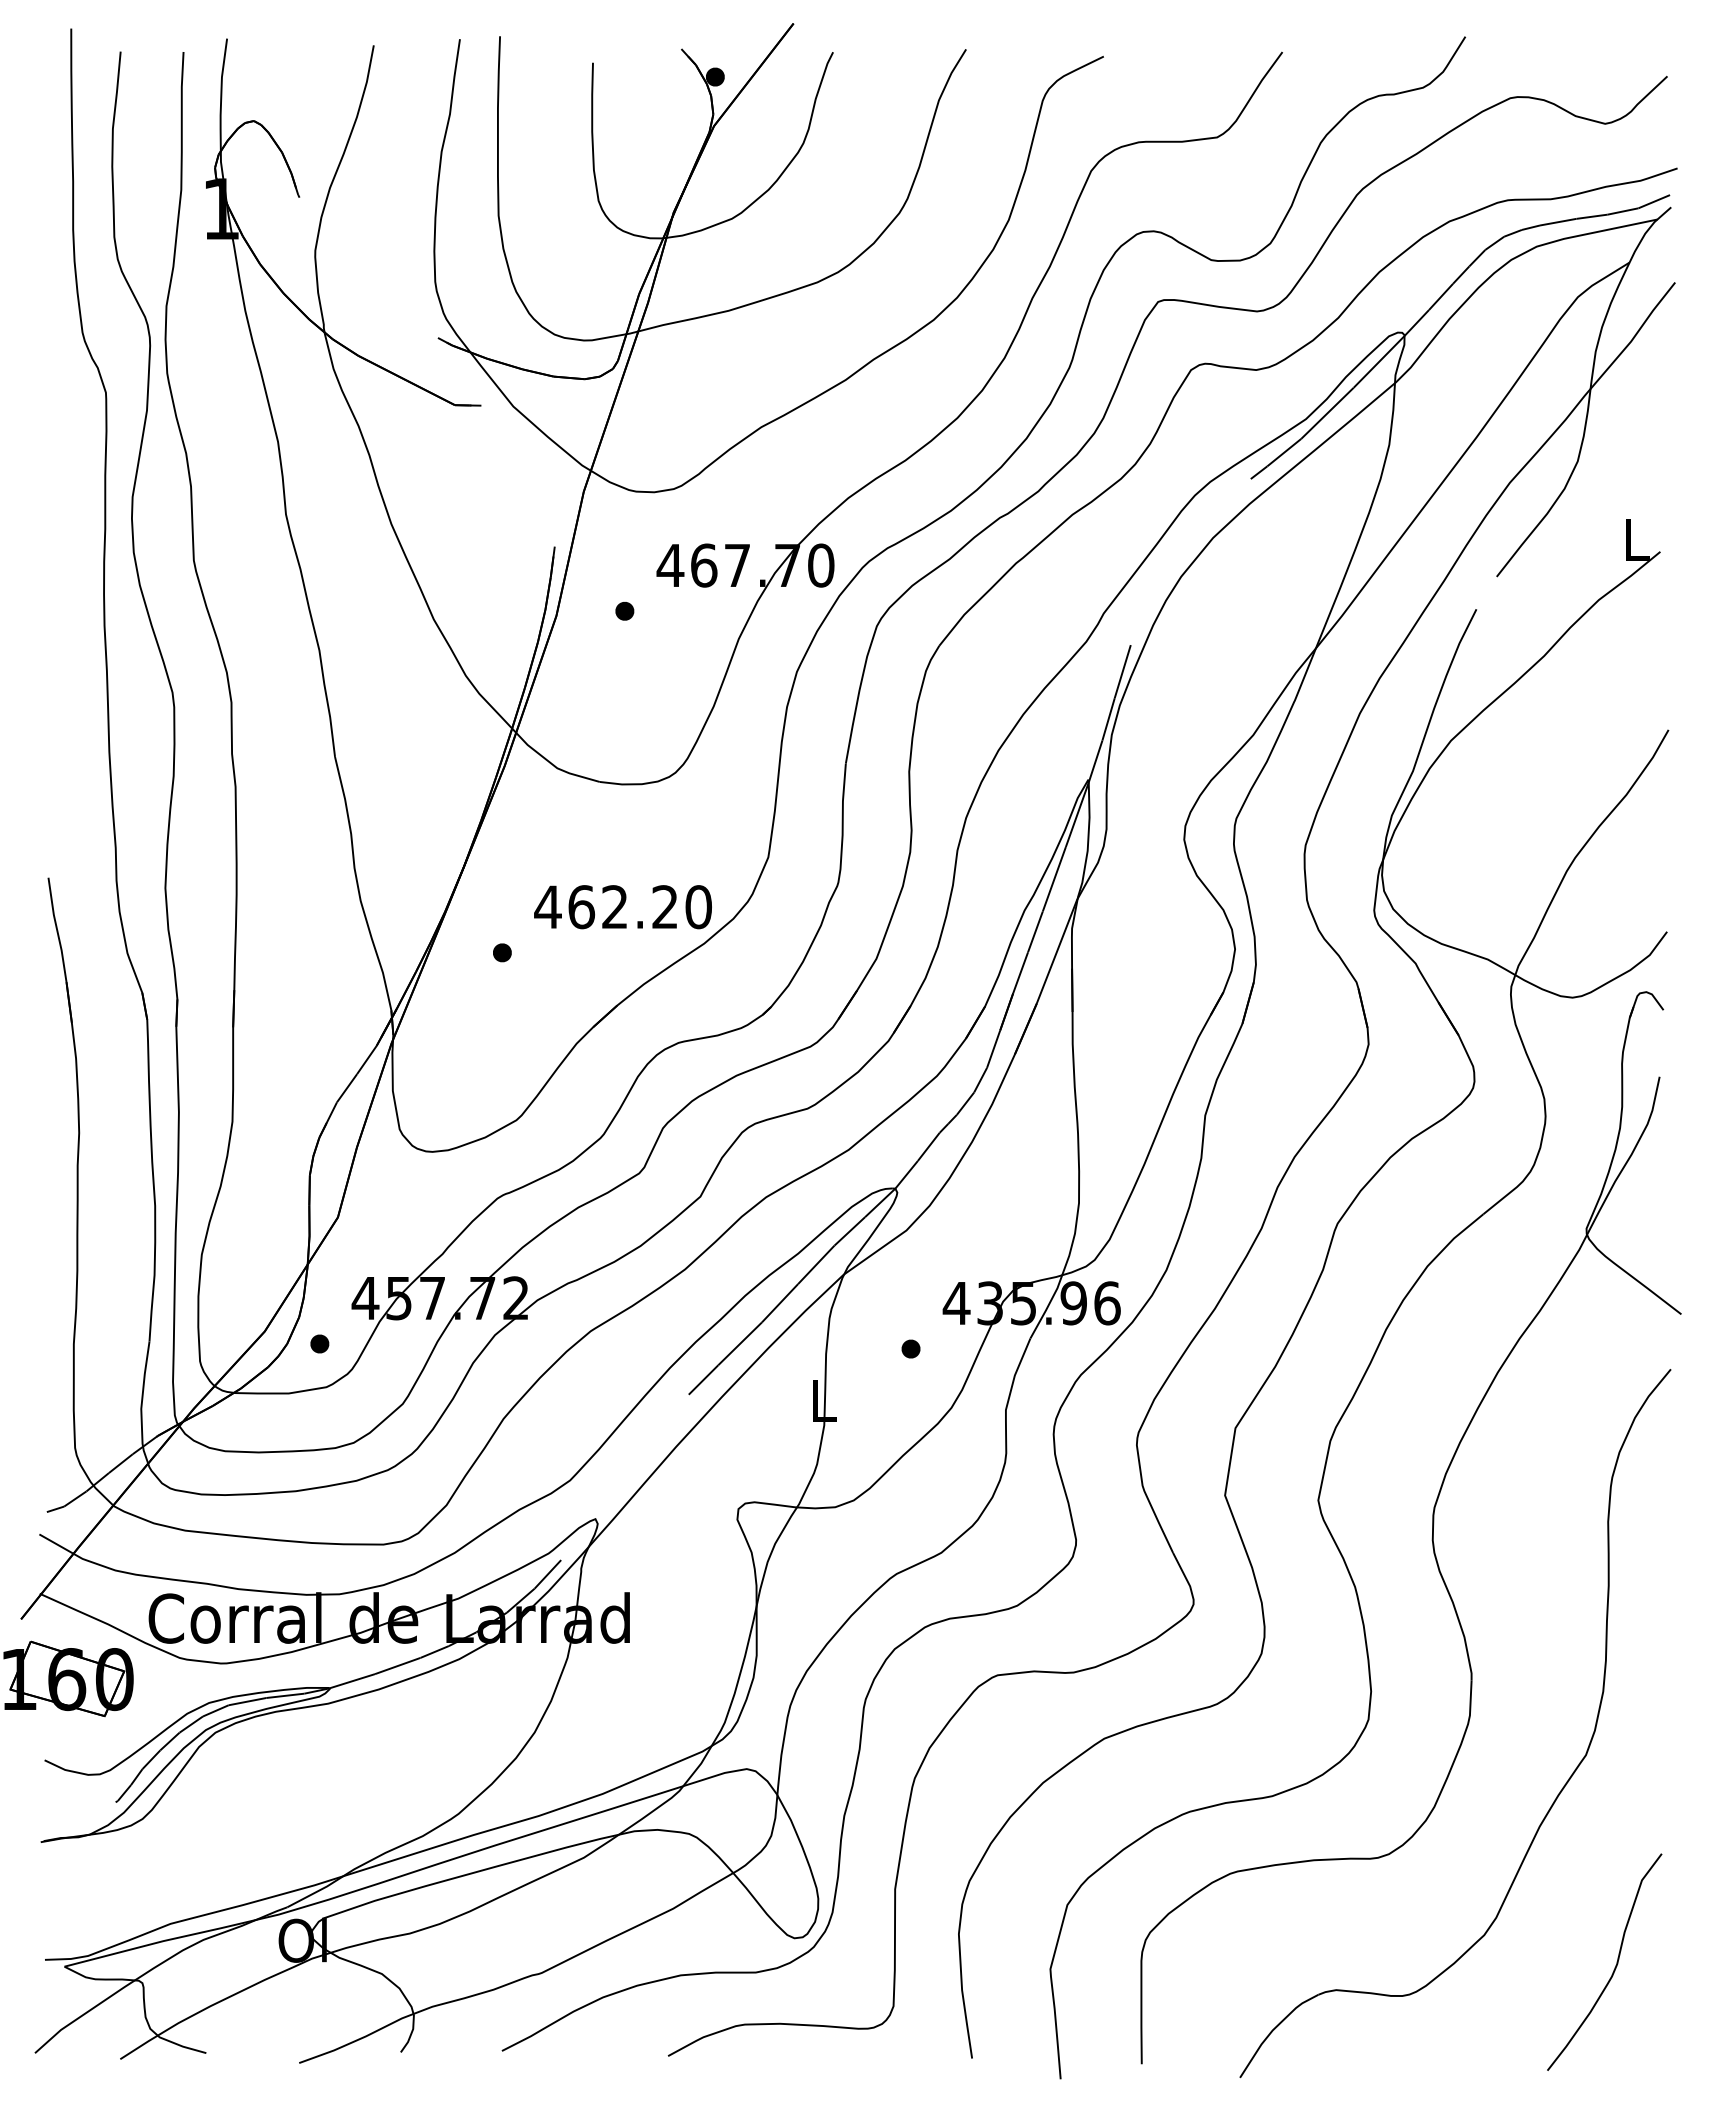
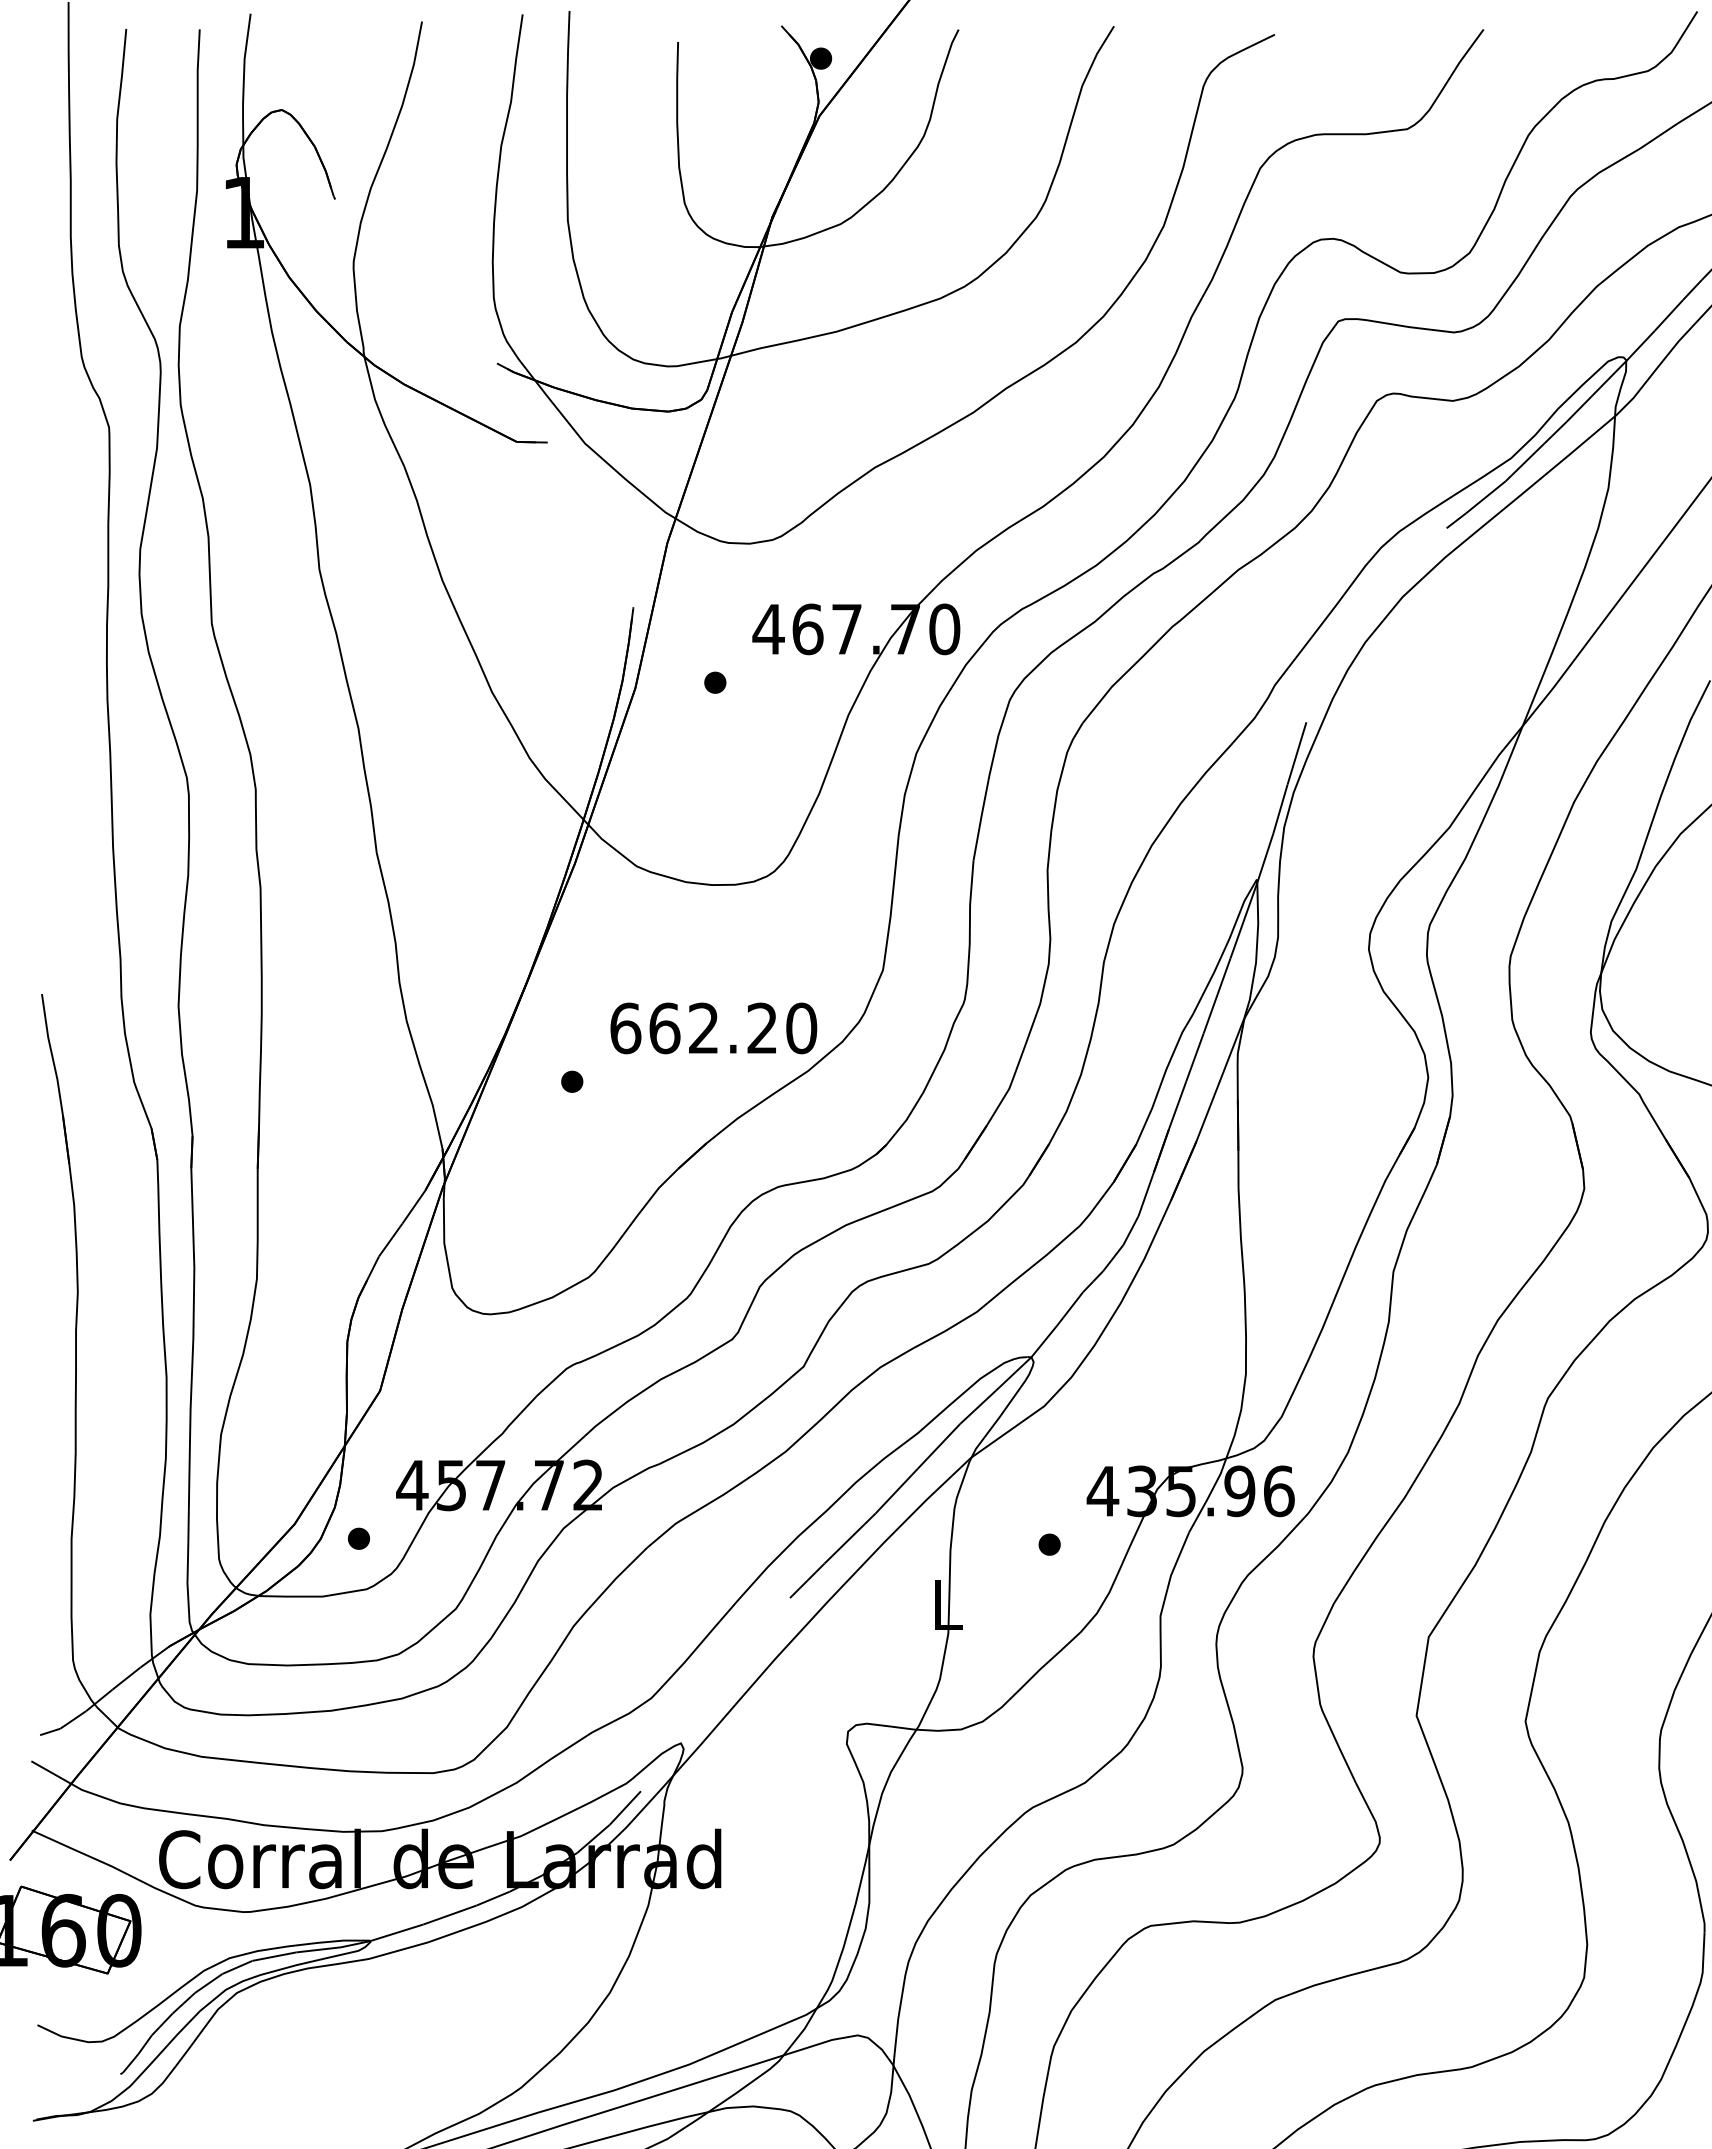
text: (547, 907) -> (624, 1028), 462.20 -> 662.20

